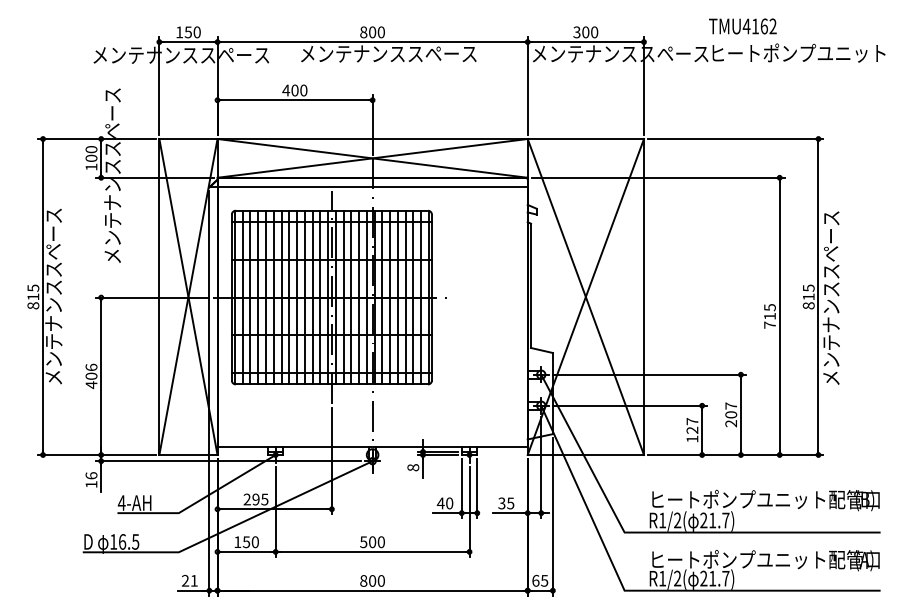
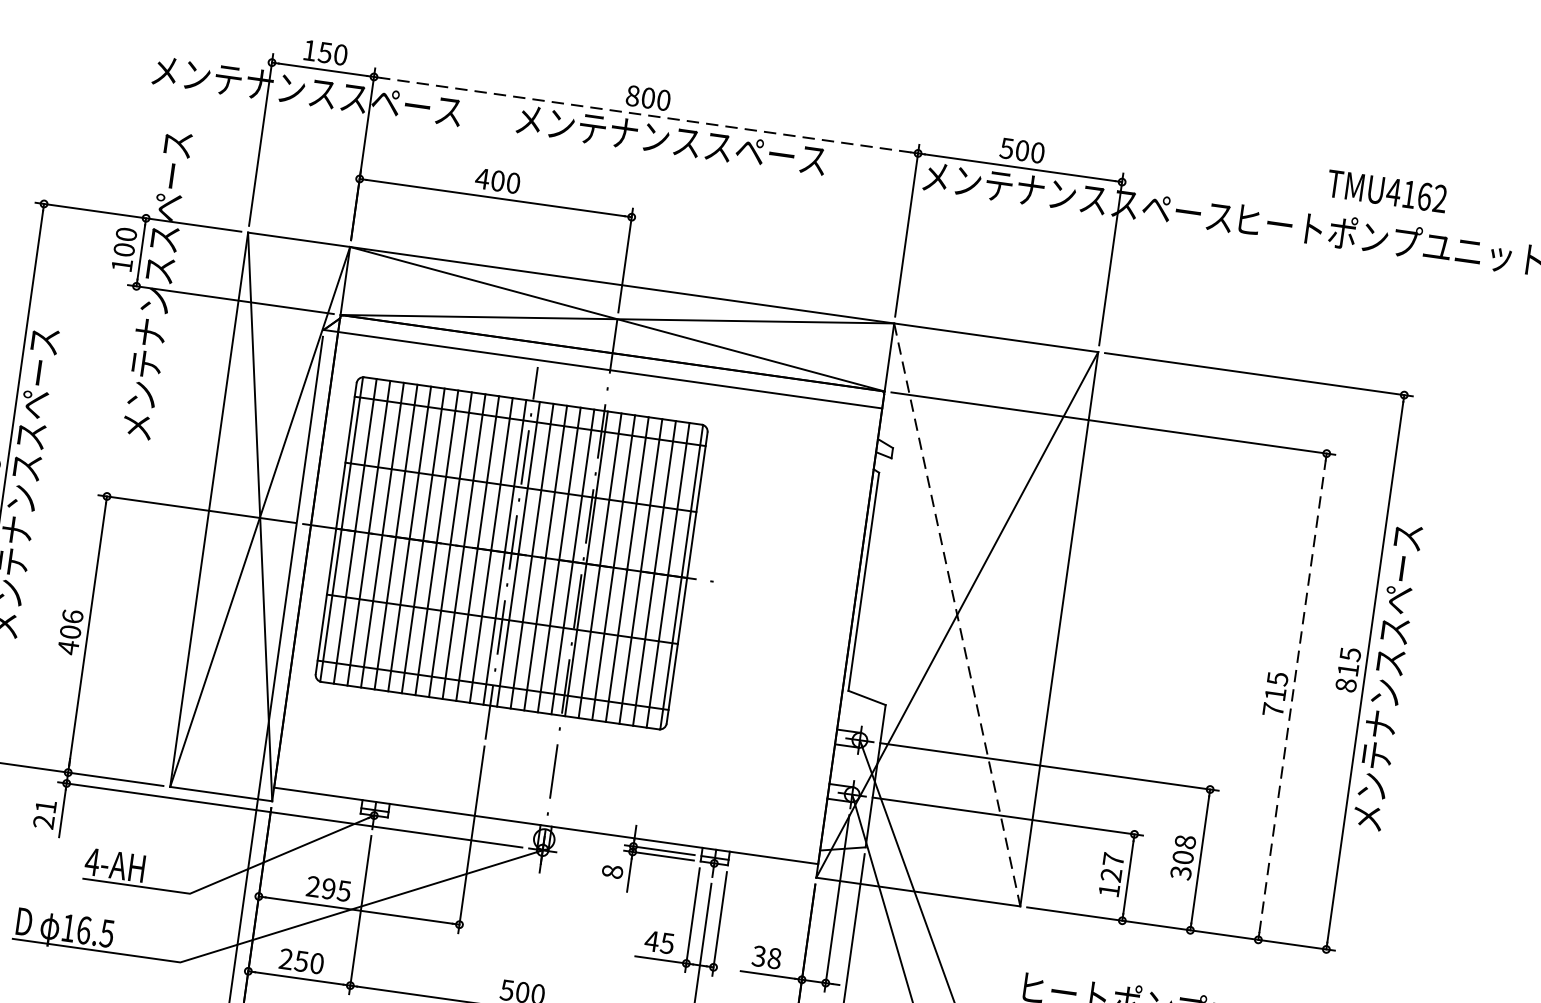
text: (742, 26) -> (1386, 191), moved
text: (576, 31) -> (1006, 146), 300 -> 500
line: (372, 42) -> (645, 115), solid -> dashed
line: (586, 297) -> (958, 615), solid -> dashed
line: (779, 316) -> (1292, 696), solid -> dashed
text: (731, 414) -> (1183, 856), 207 -> 308
text: (91, 480) -> (44, 814), 16 -> 21
text: (449, 503) -> (667, 943), 40 -> 45
text: (510, 503) -> (774, 958), 35 -> 38
text: (237, 541) -> (285, 957), 150 -> 250

